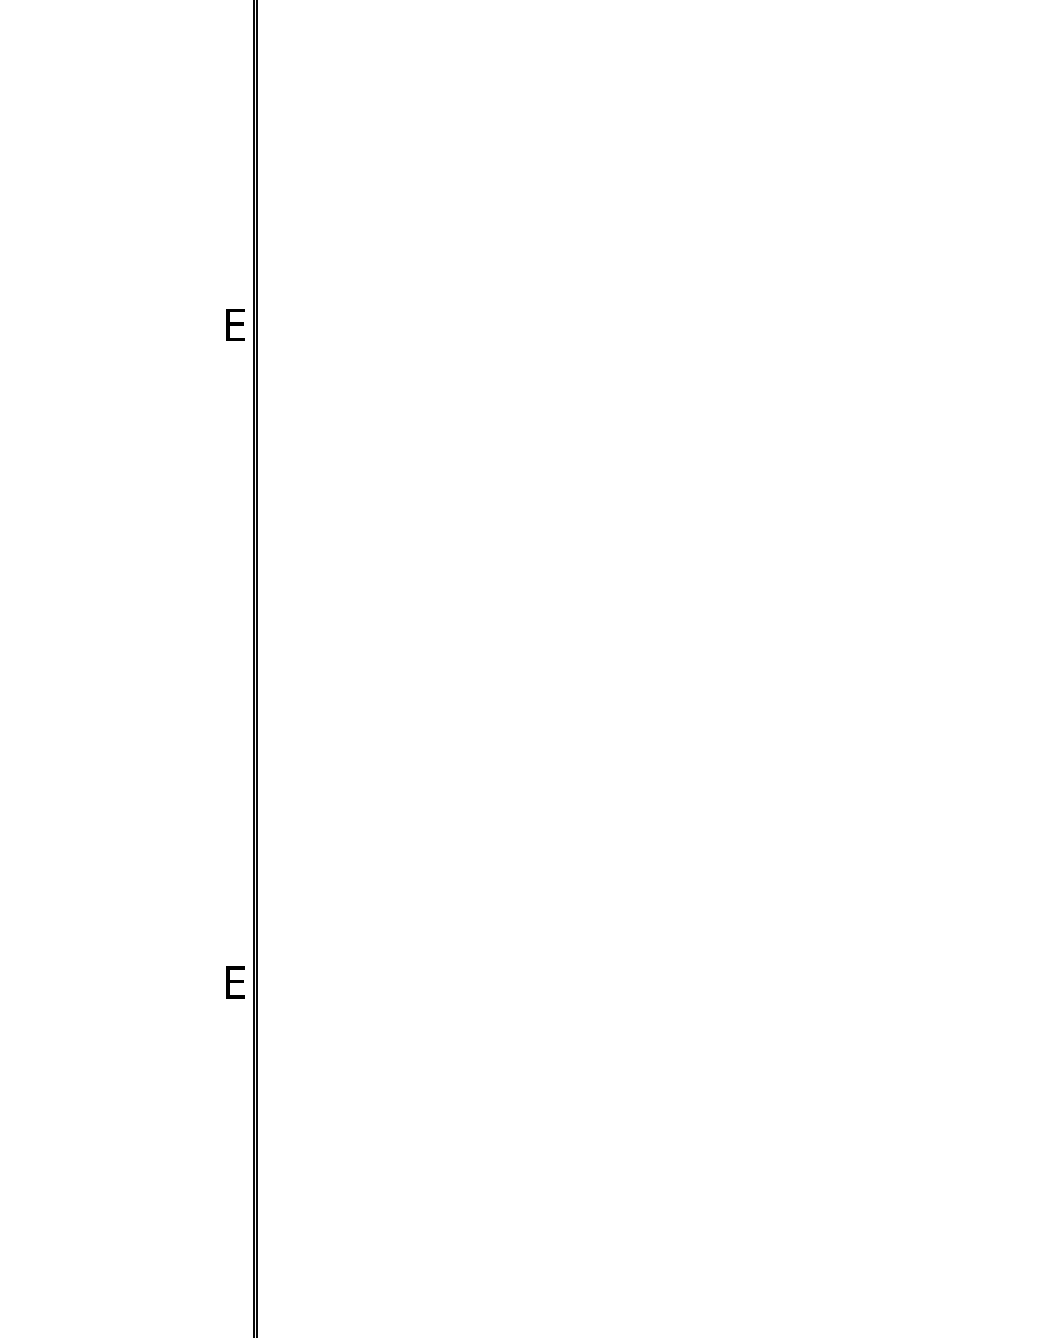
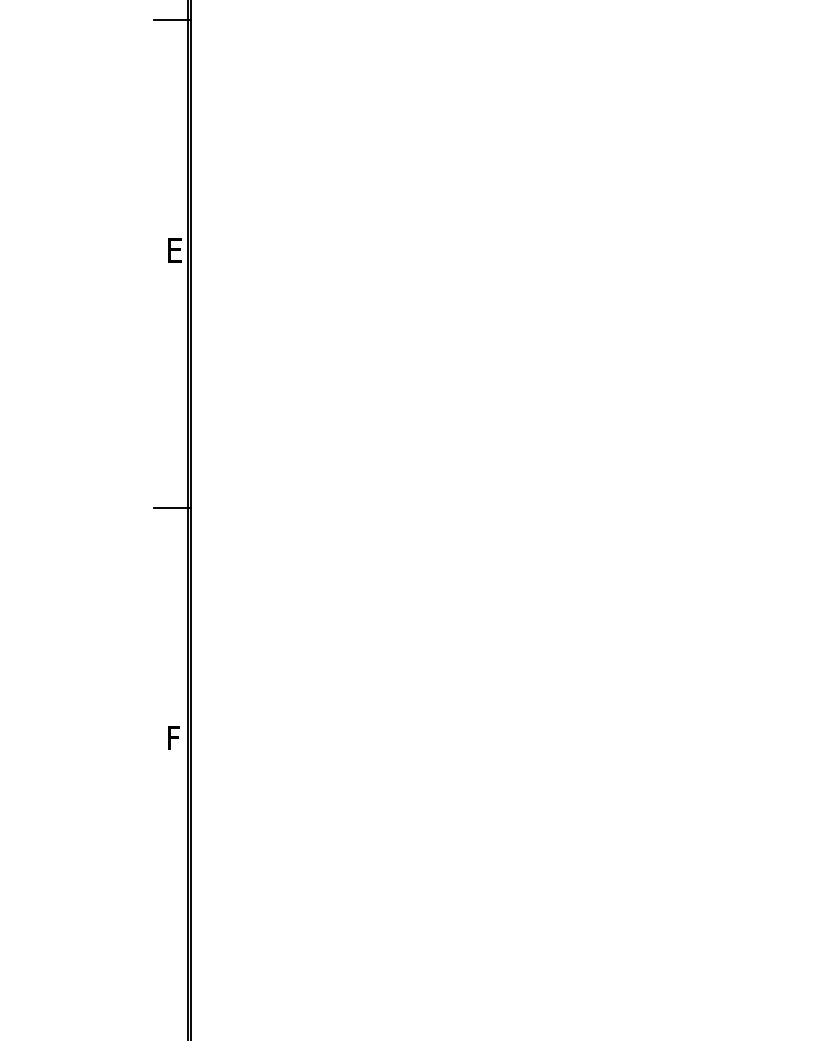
line: (231, 14) -> (171, 20), added
line: (231, 671) -> (171, 507), added
text: (238, 981) -> (176, 737), E -> F

